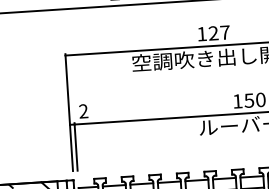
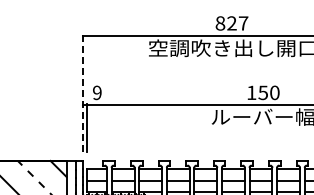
text: (202, 34) -> (220, 23), 127 -> 827
text: (83, 111) -> (97, 93), 2 -> 9
line: (68, 112) -> (82, 93), solid -> dashed

